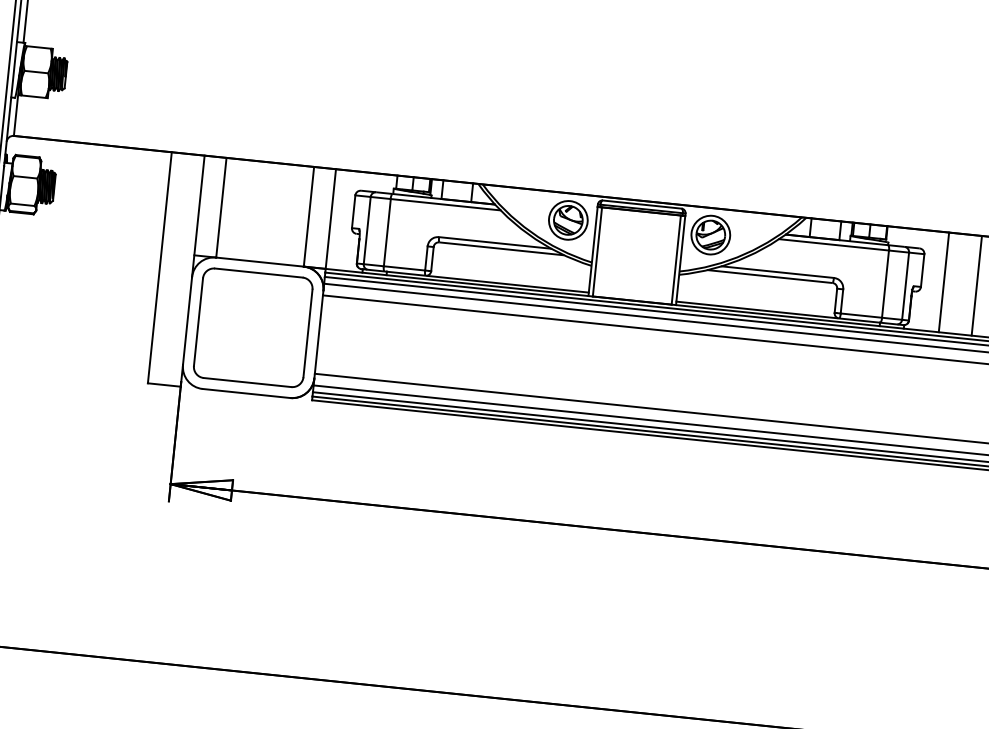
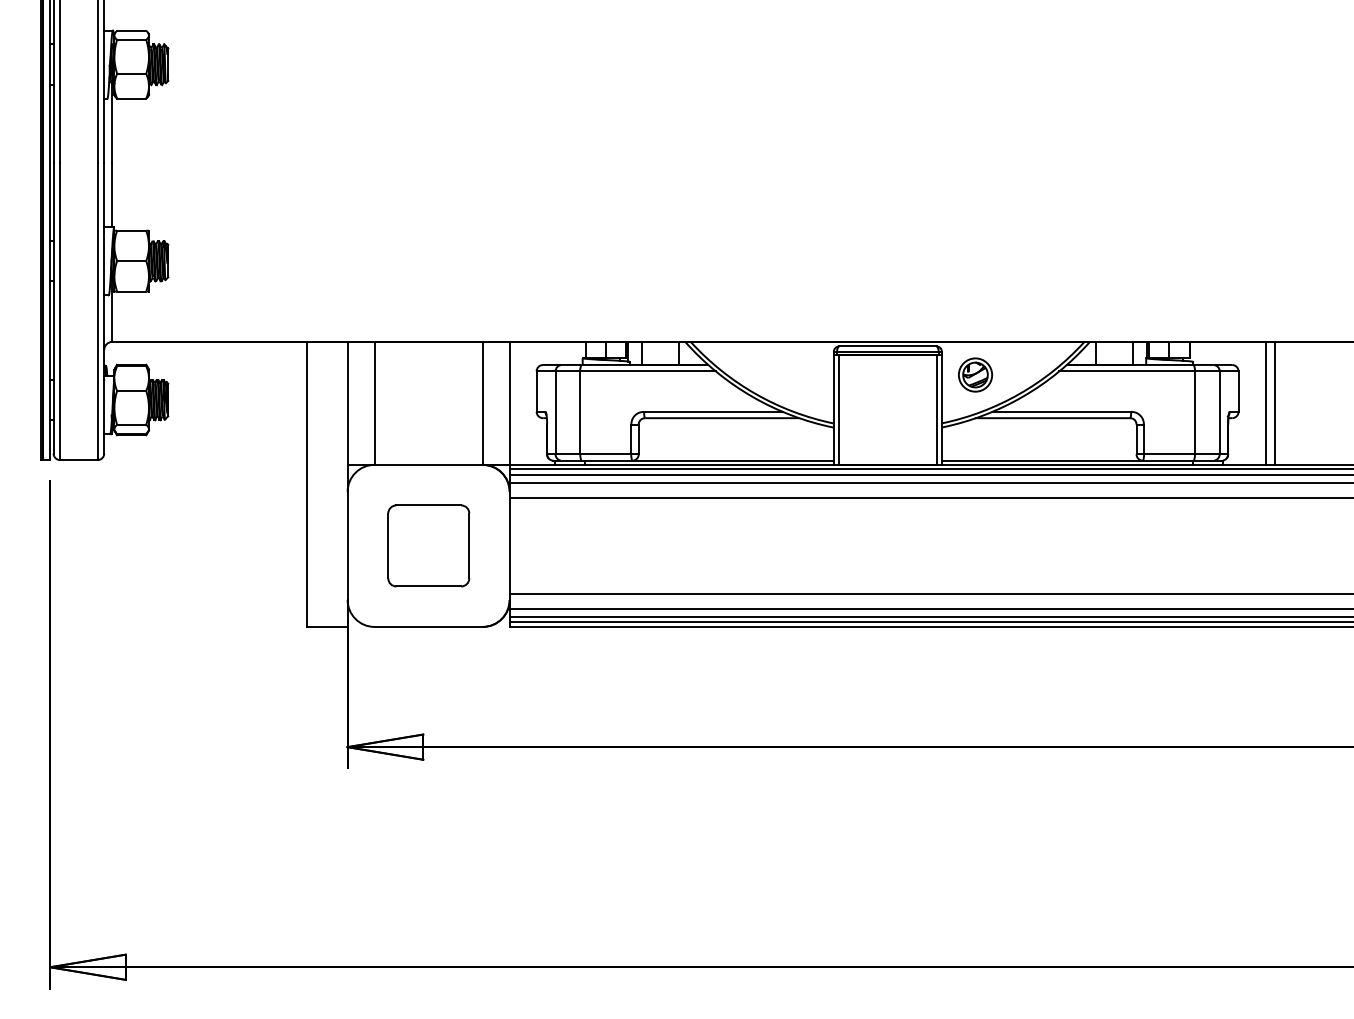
part: (568, 219) -> (799, 374), removed
part: (710, 234) -> (975, 374), size x0.7
line: (976, 285) -> (1274, 402), moved
part: (253, 327) -> (428, 545), size x0.6

